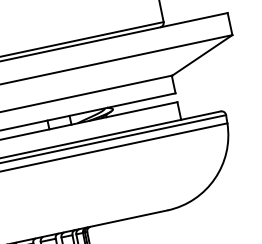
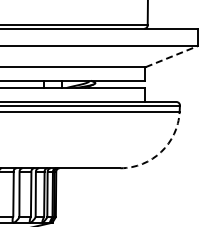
line: (202, 55) -> (171, 56), solid -> dashed
arc: (215, 178) -> (161, 151), solid -> dashed

